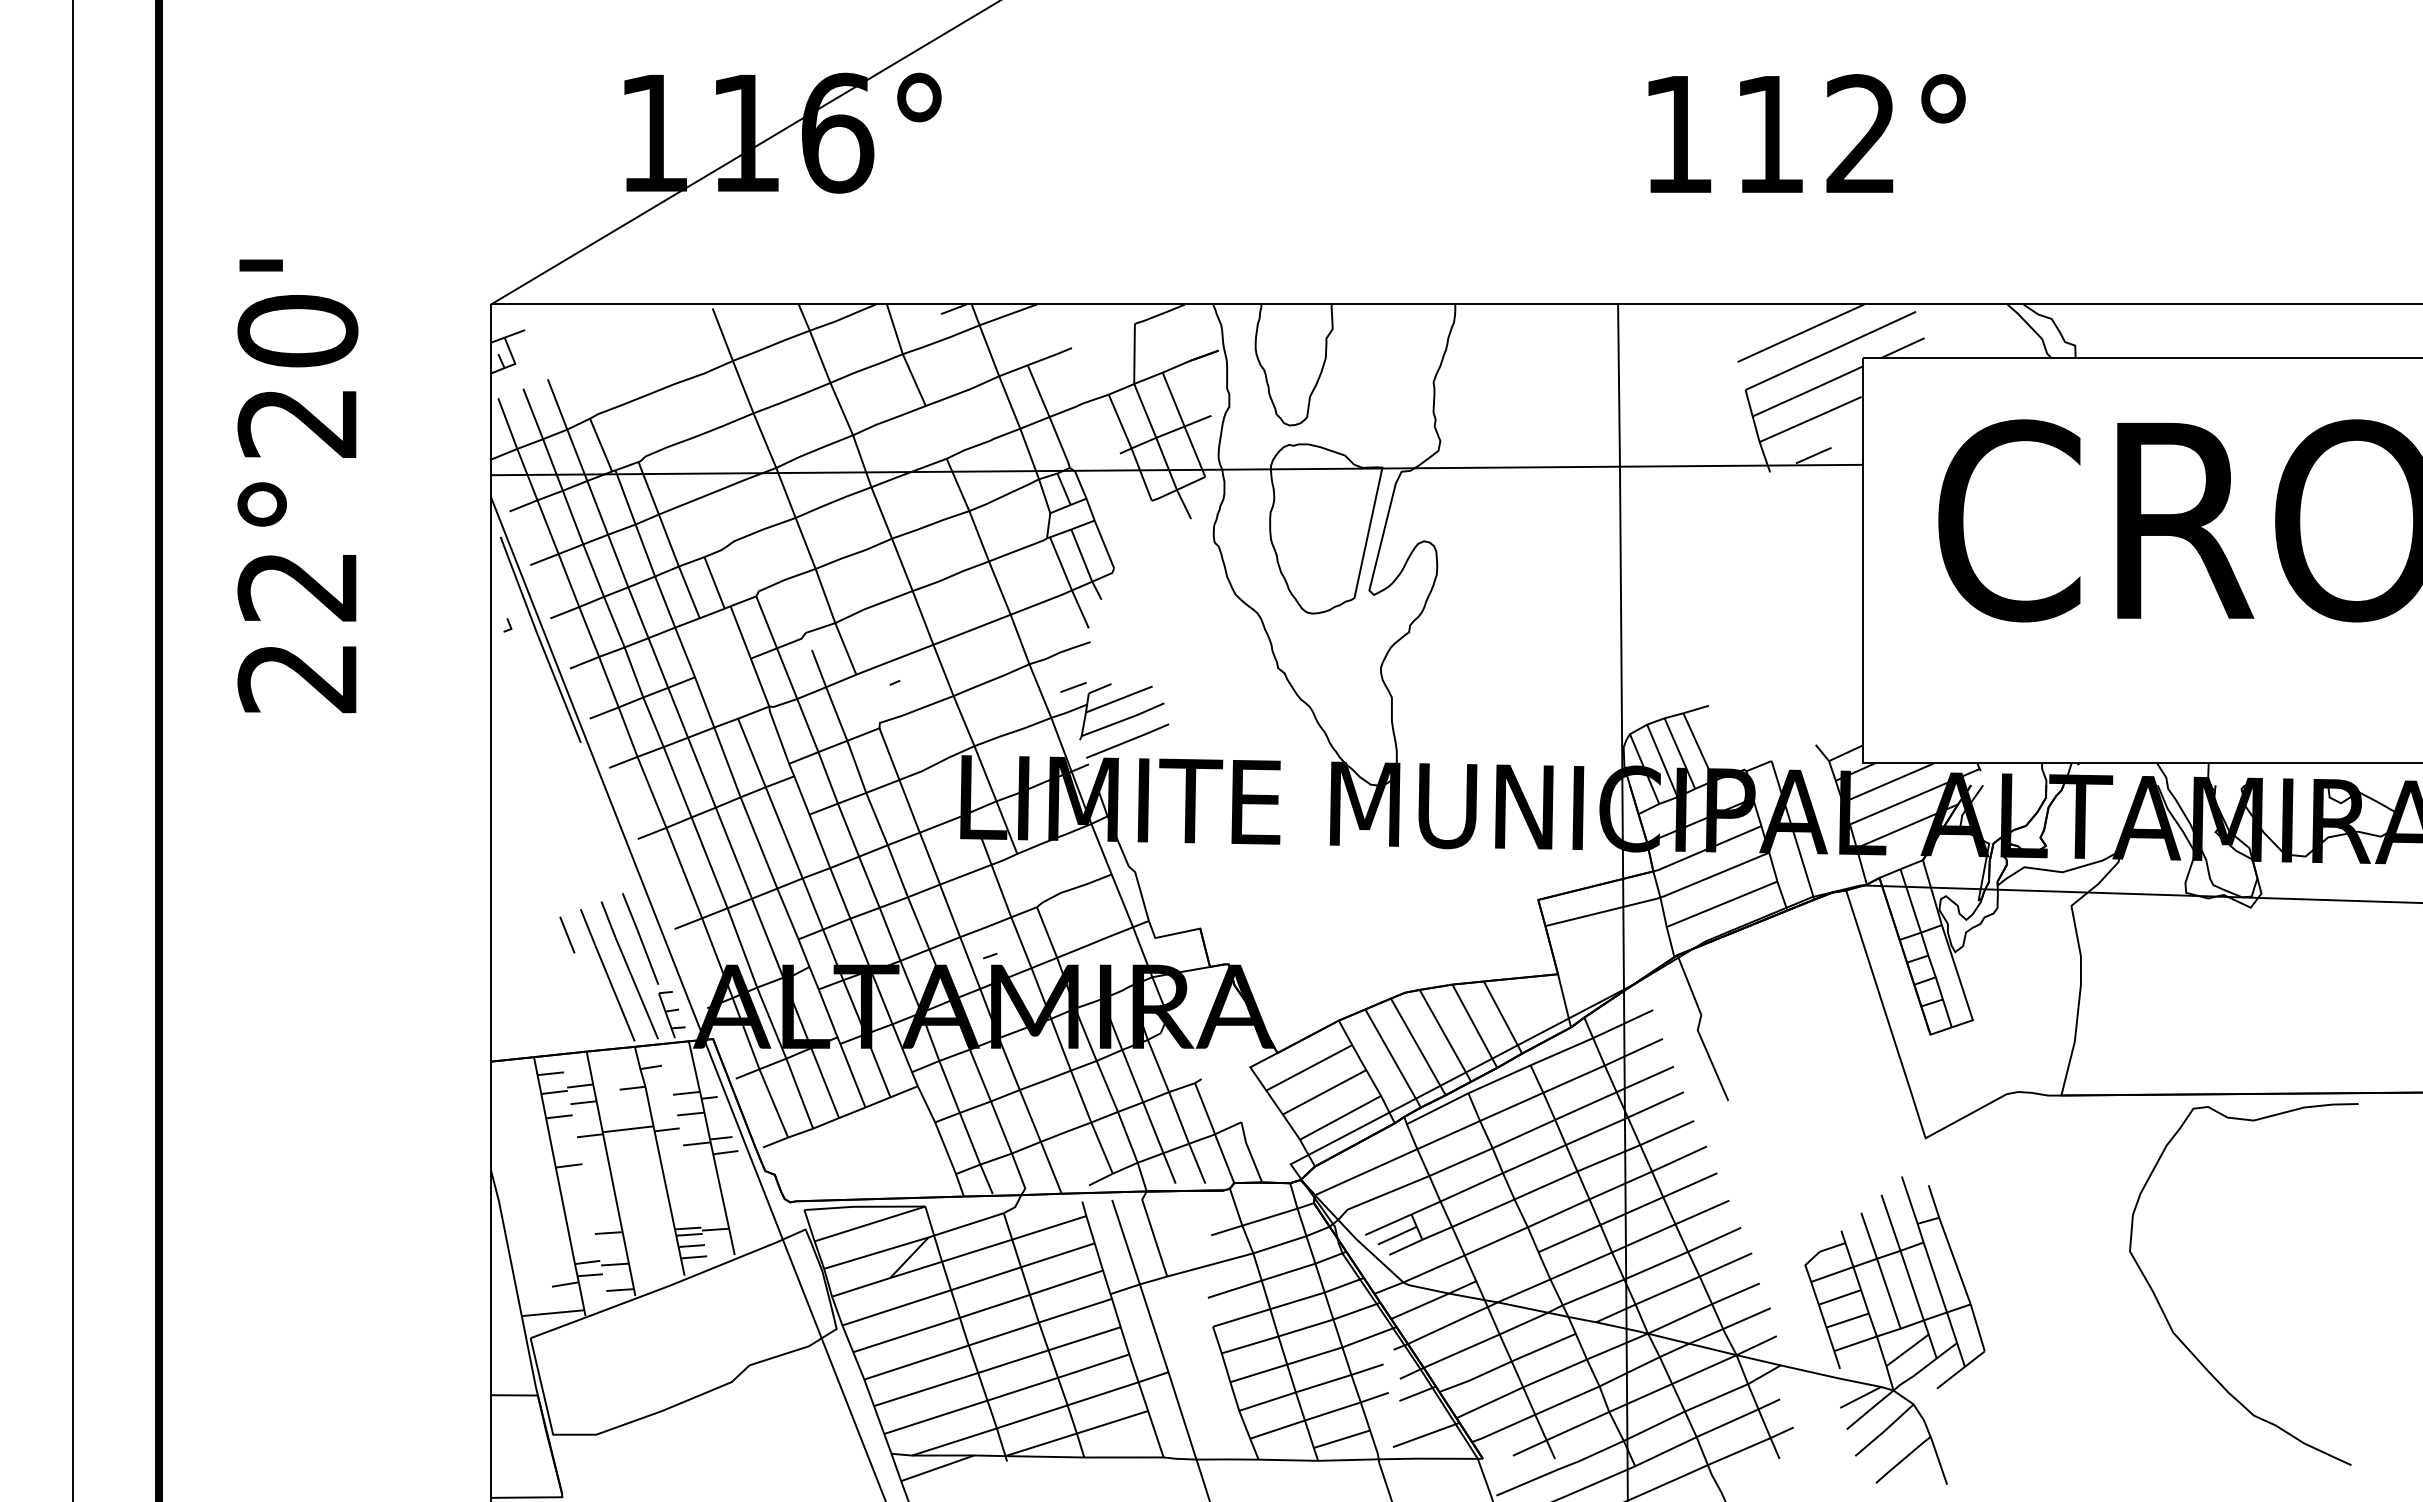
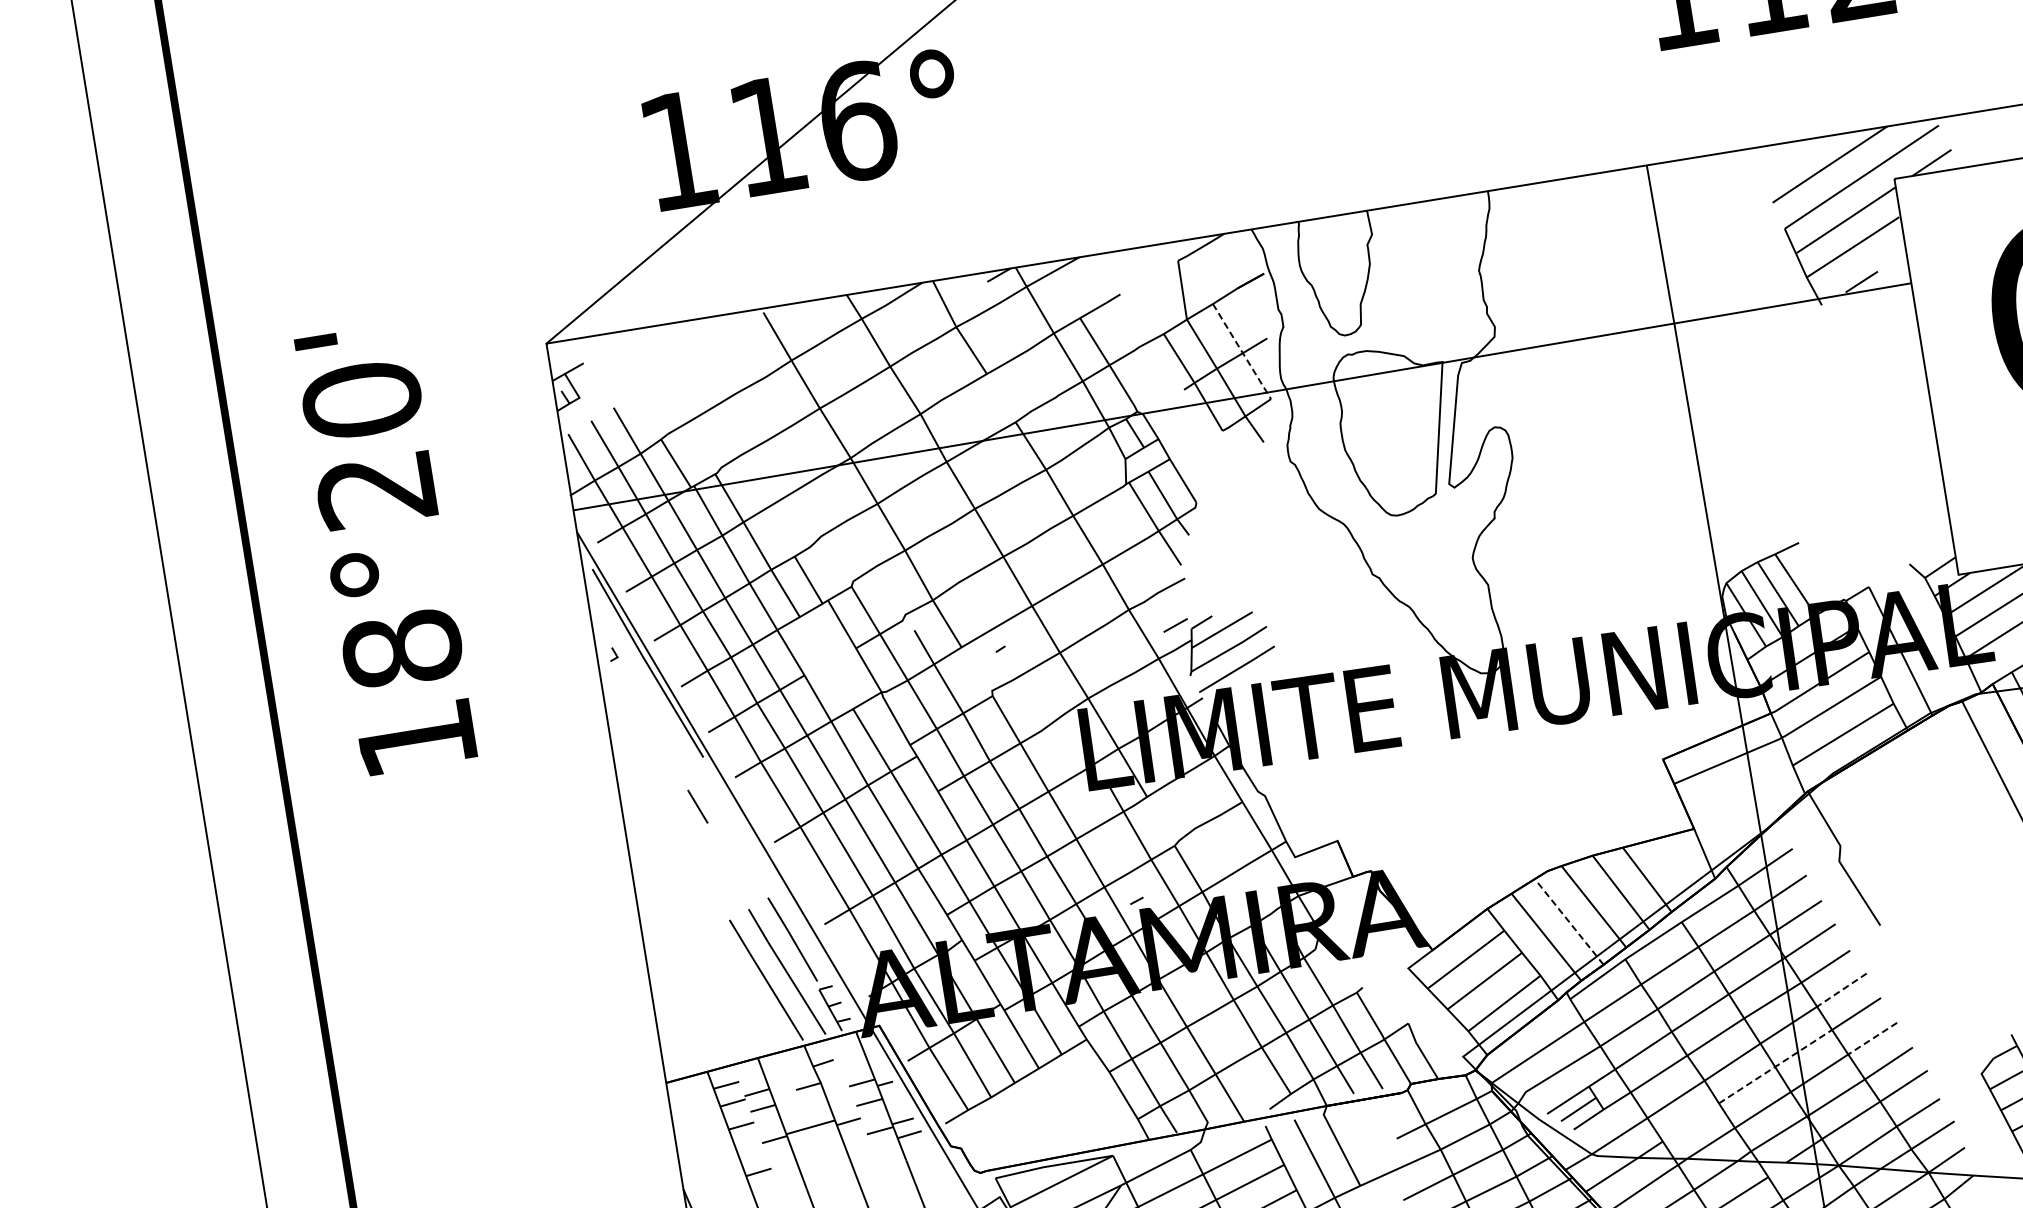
line: (1184, 425) -> (1242, 352), solid -> dashed
text: (297, 631) -> (409, 693), 22°20' -> 18°20'
line: (567, 934) -> (697, 806), moved
line: (1418, 1046) -> (1569, 921), solid -> dashed
line: (1679, 1159) -> (1841, 990), solid -> dashed
line: (1701, 1212) -> (1871, 1038), solid -> dashed
line: (1600, 1224) -> (1775, 1066), solid -> dashed

